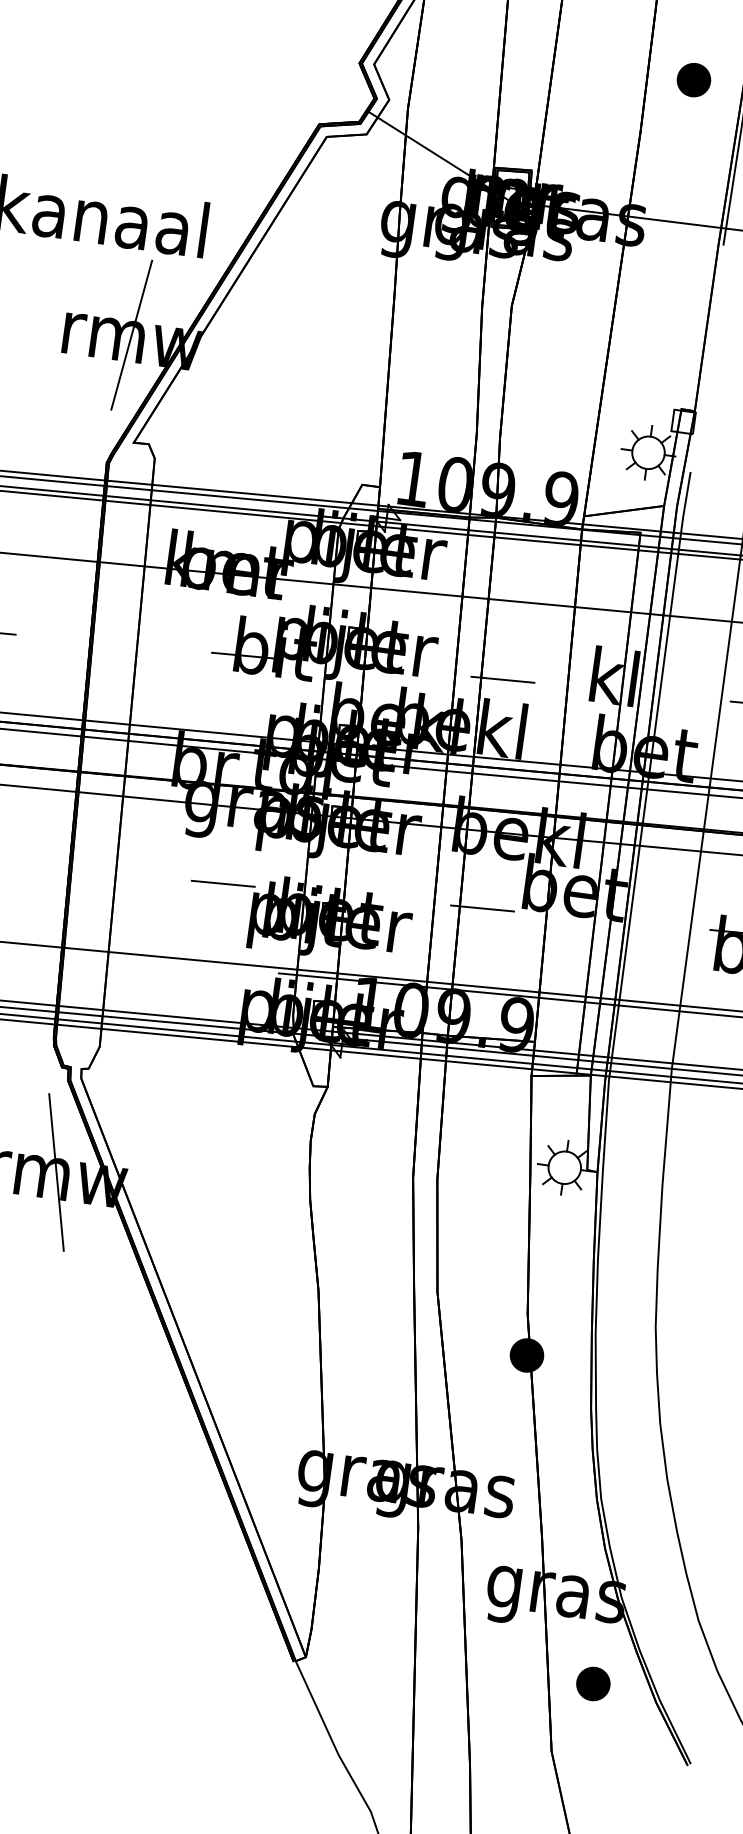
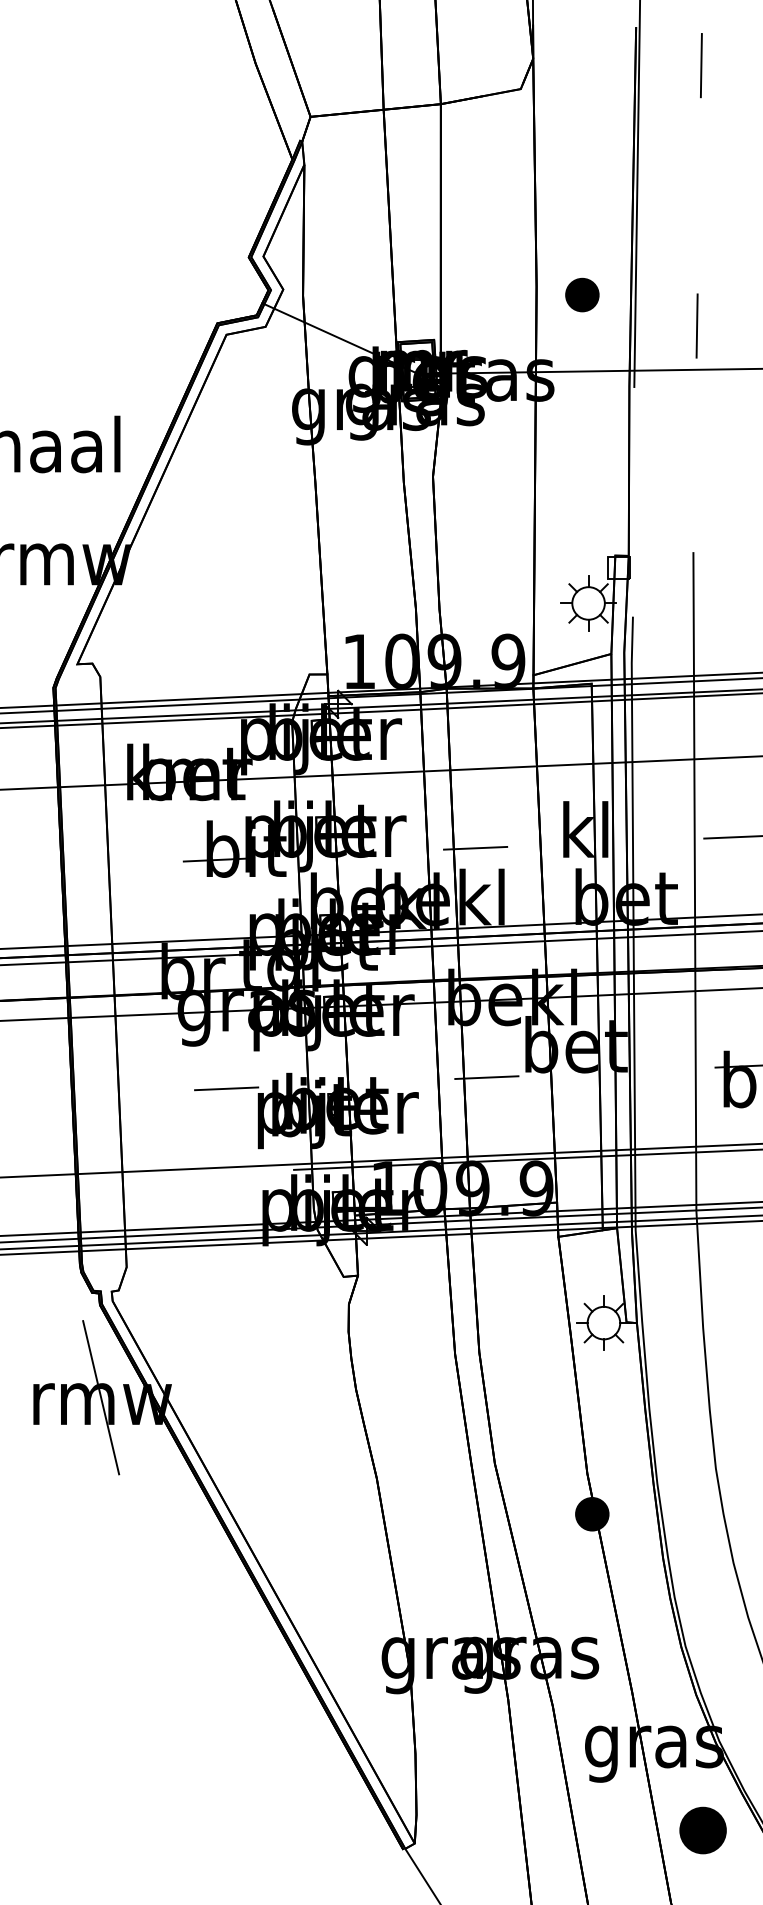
part: (694, 79) -> (582, 294), moved
line: (131, 334) -> (60, 557), removed
part: (593, 1683) -> (703, 1830), size x1.4

